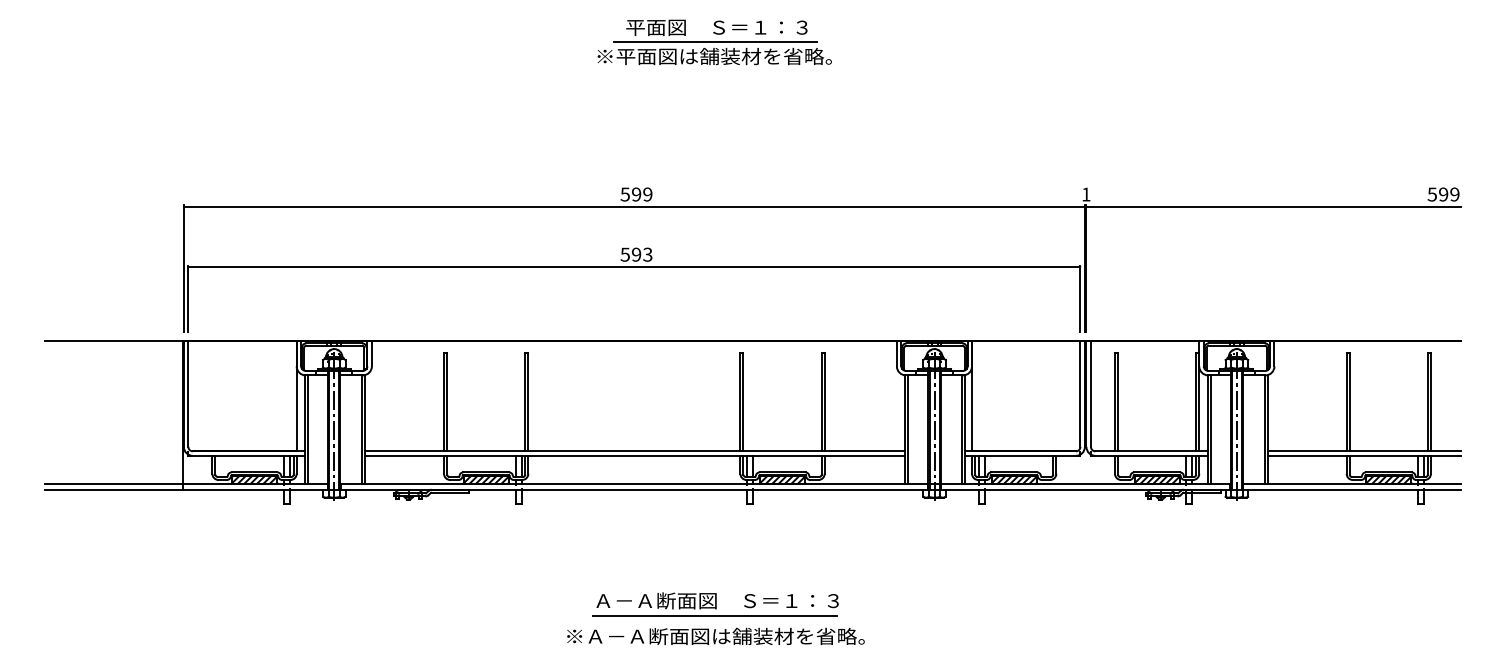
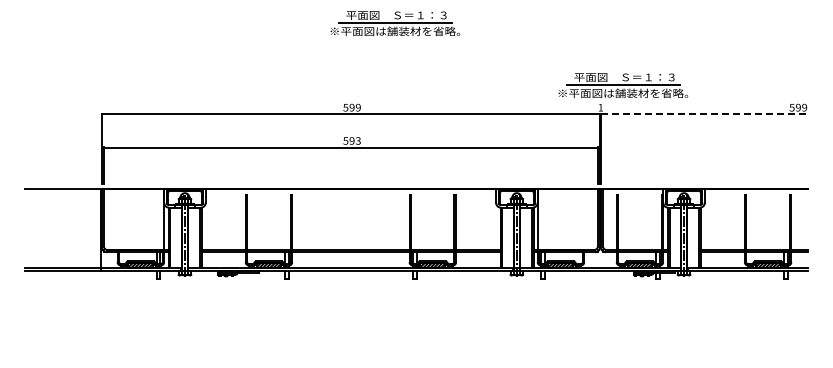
part: (1127, 154) -> (623, 85), added
line: (1273, 206) -> (704, 114), solid -> dashed
part: (715, 617) -> (395, 341), removed

